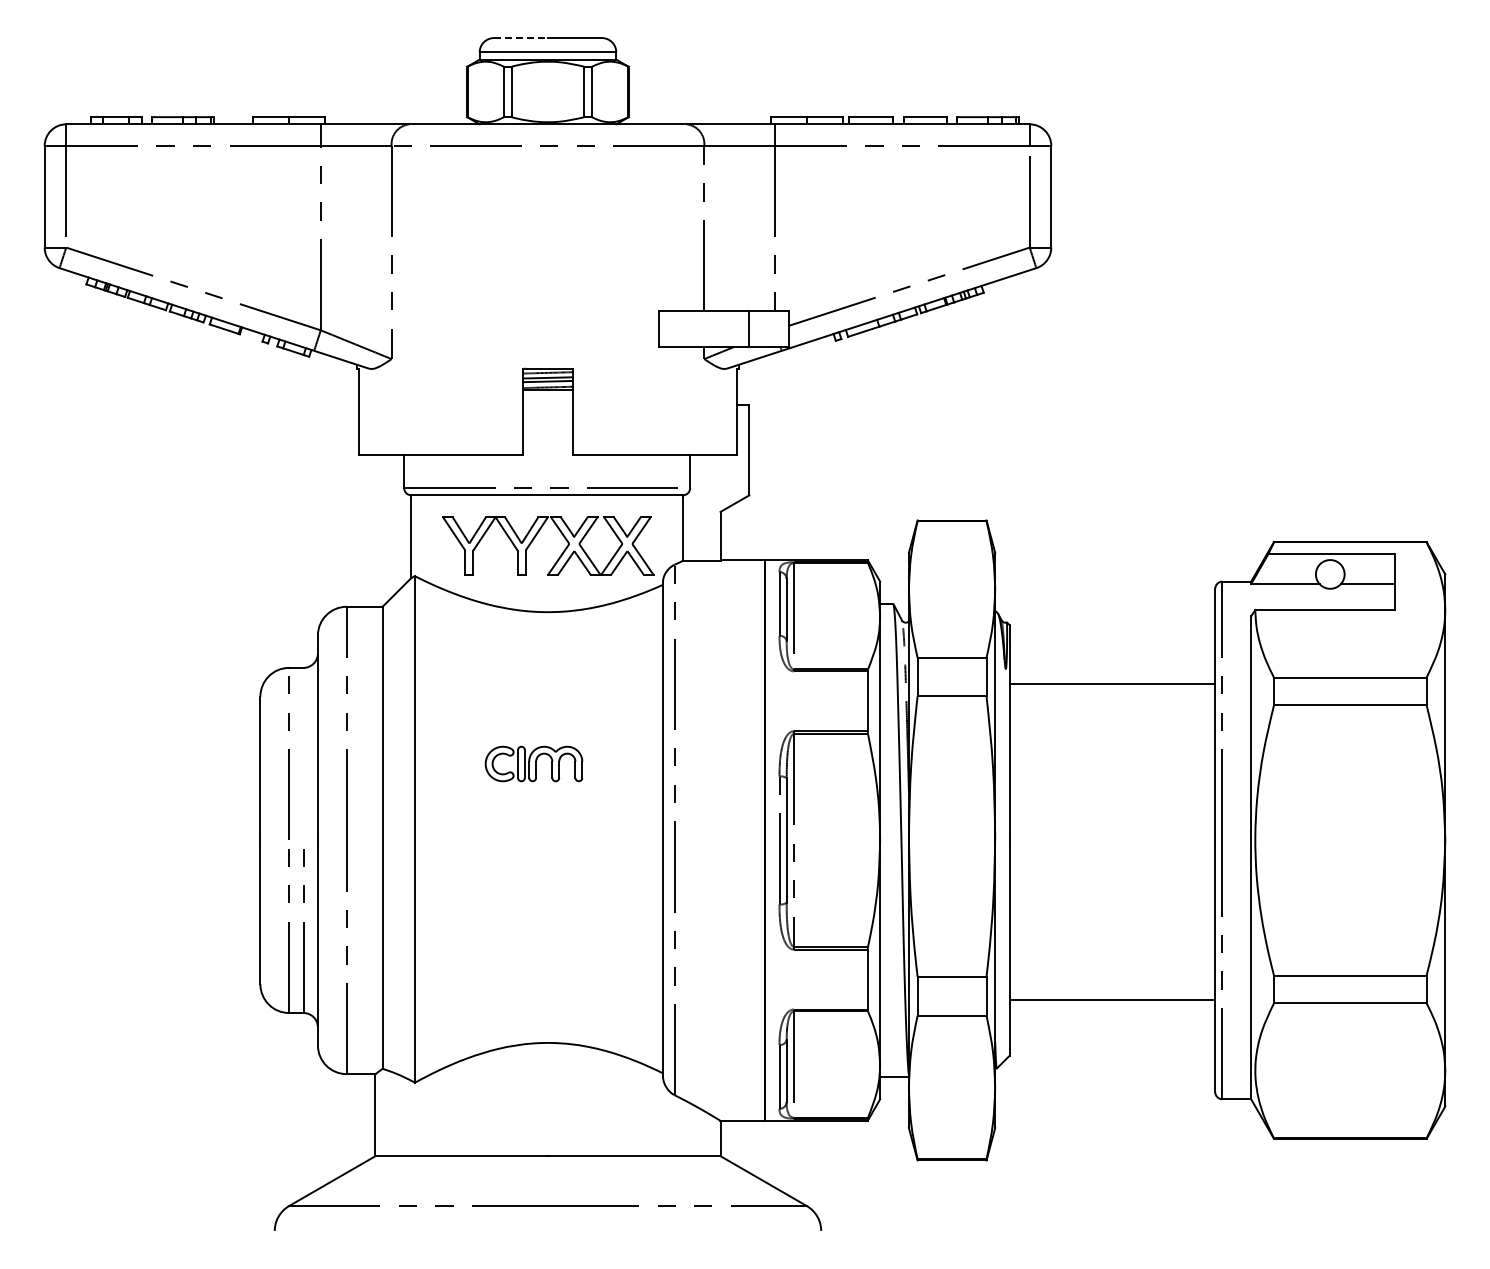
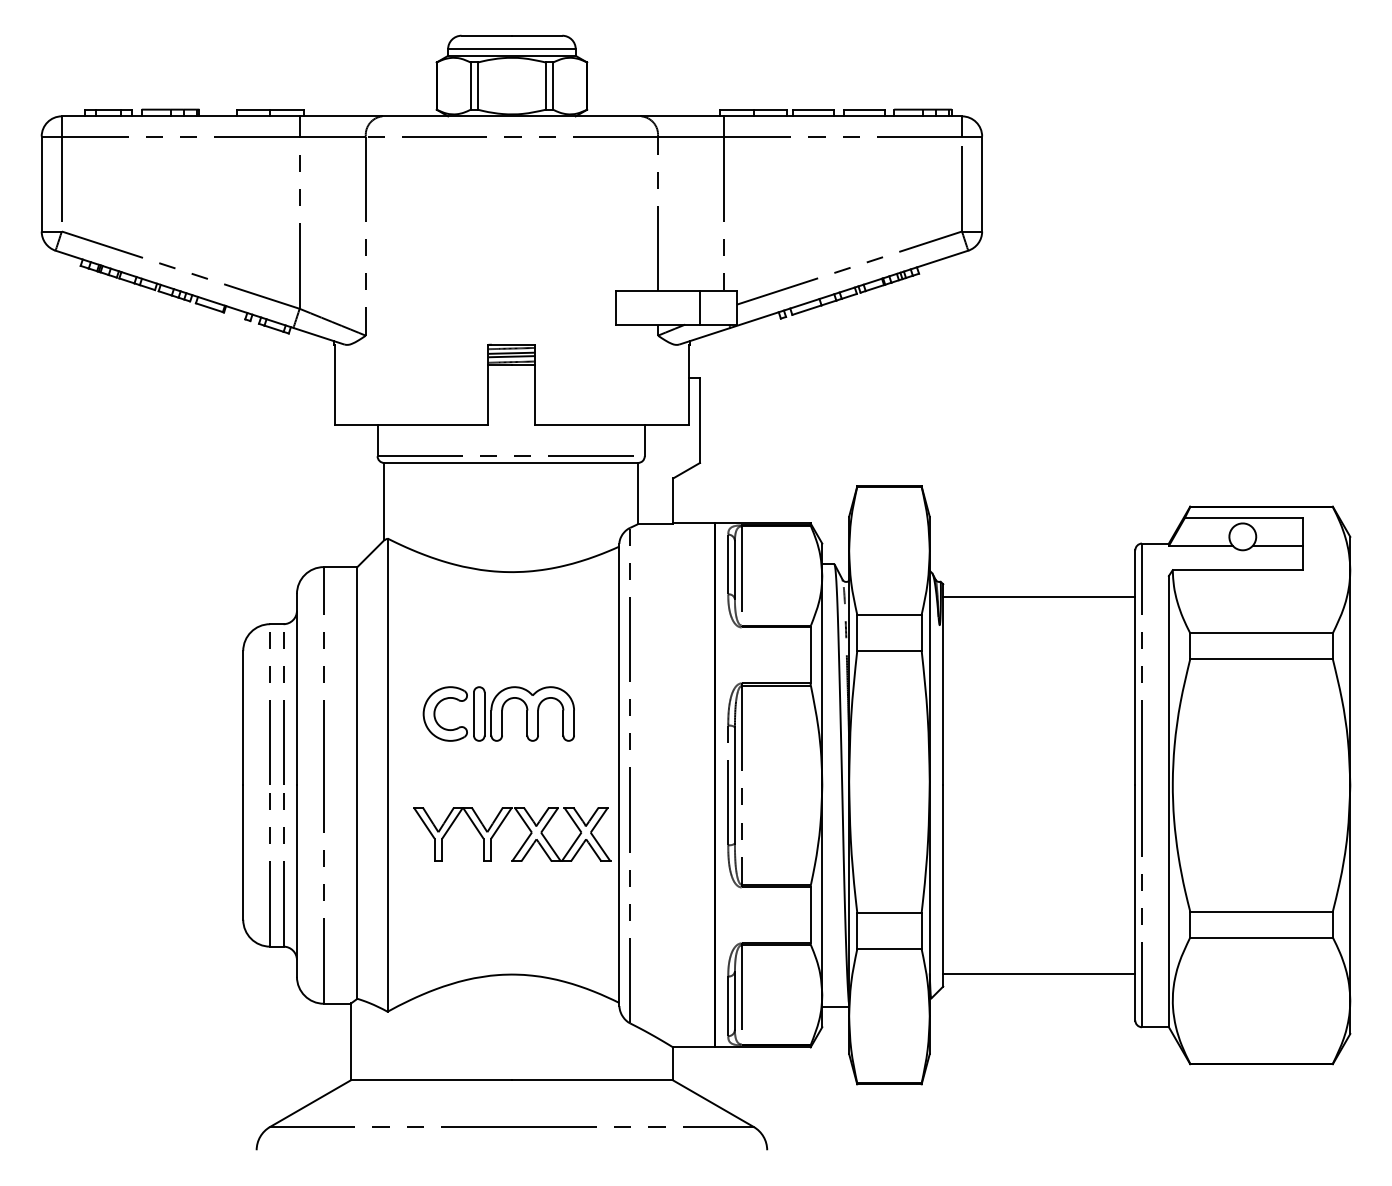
line: (521, 38) -> (487, 36), dashed -> solid
part: (536, 536) -> (501, 825), moved
line: (1112, 684) -> (1039, 597), moved
line: (303, 757) -> (283, 707), added
part: (533, 763) -> (498, 713), size x1.67
line: (1112, 999) -> (1039, 973), moved

